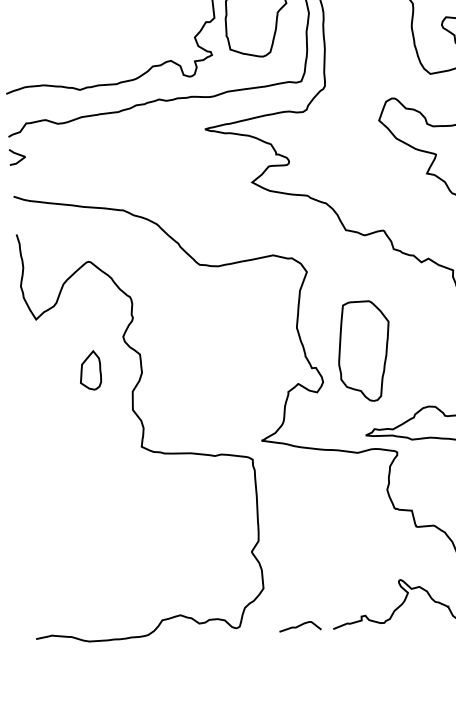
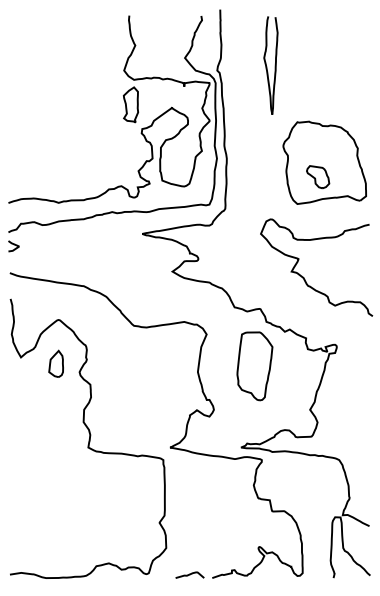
part: (363, 351) -> (254, 366), moved
part: (89, 369) -> (55, 363), moved

